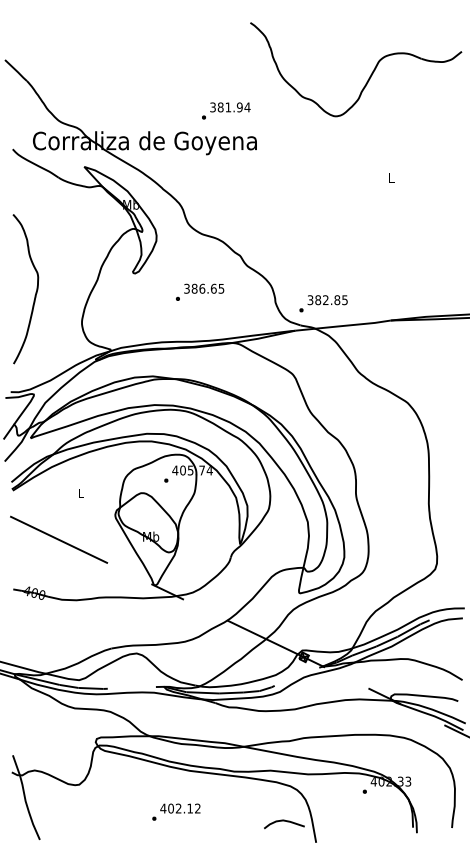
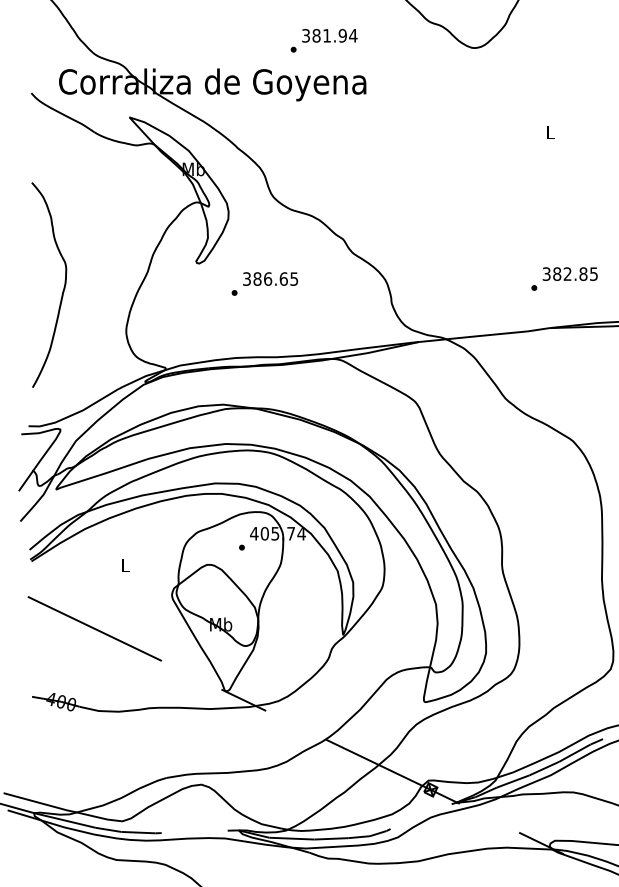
text: (200, 291) -> (265, 282), moved
text: (323, 303) -> (564, 278), moved

